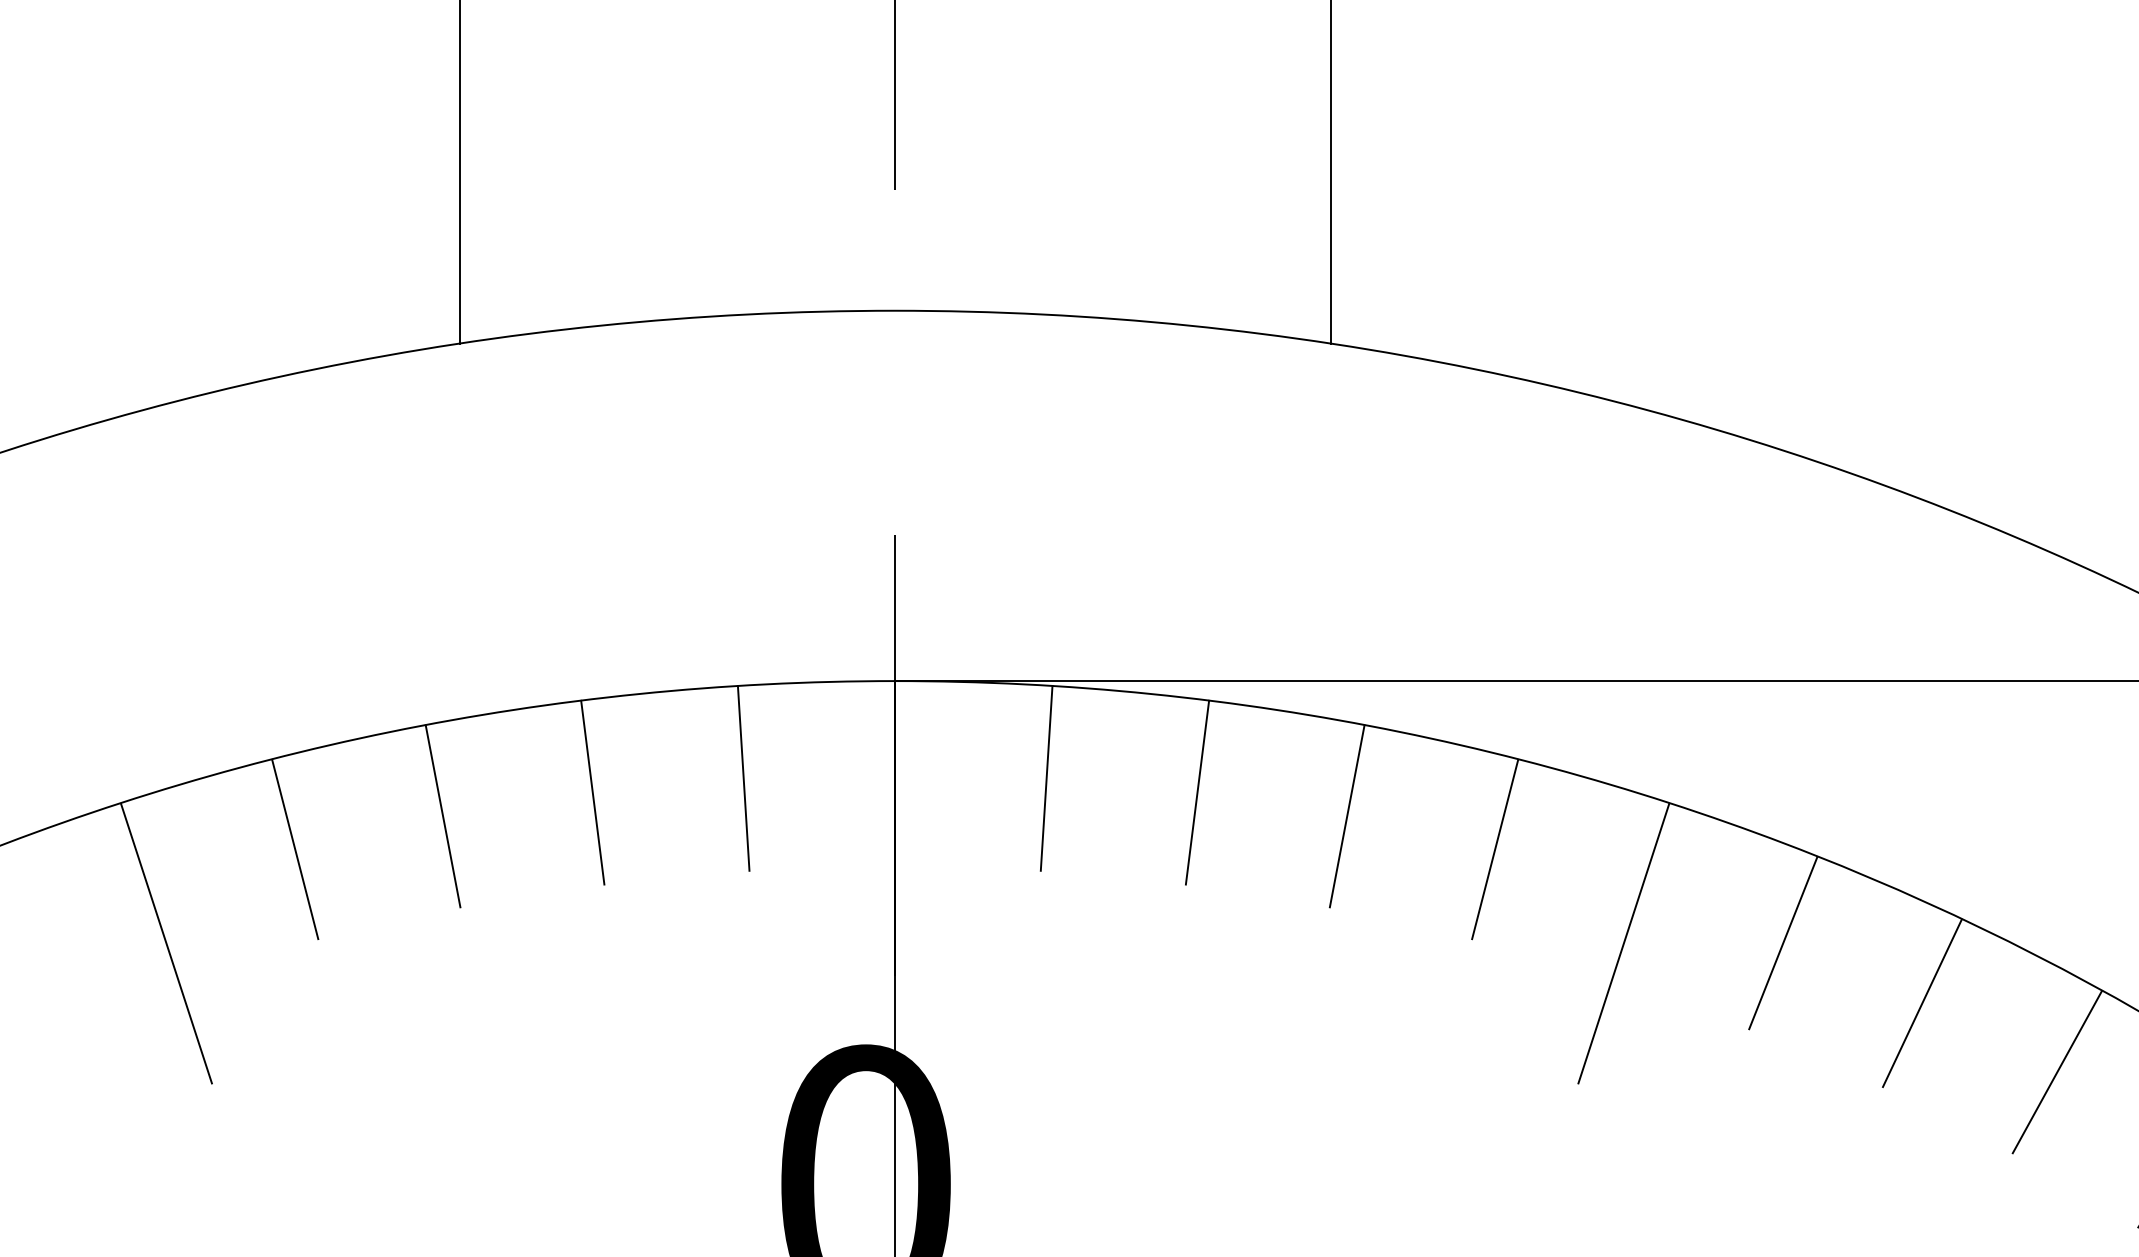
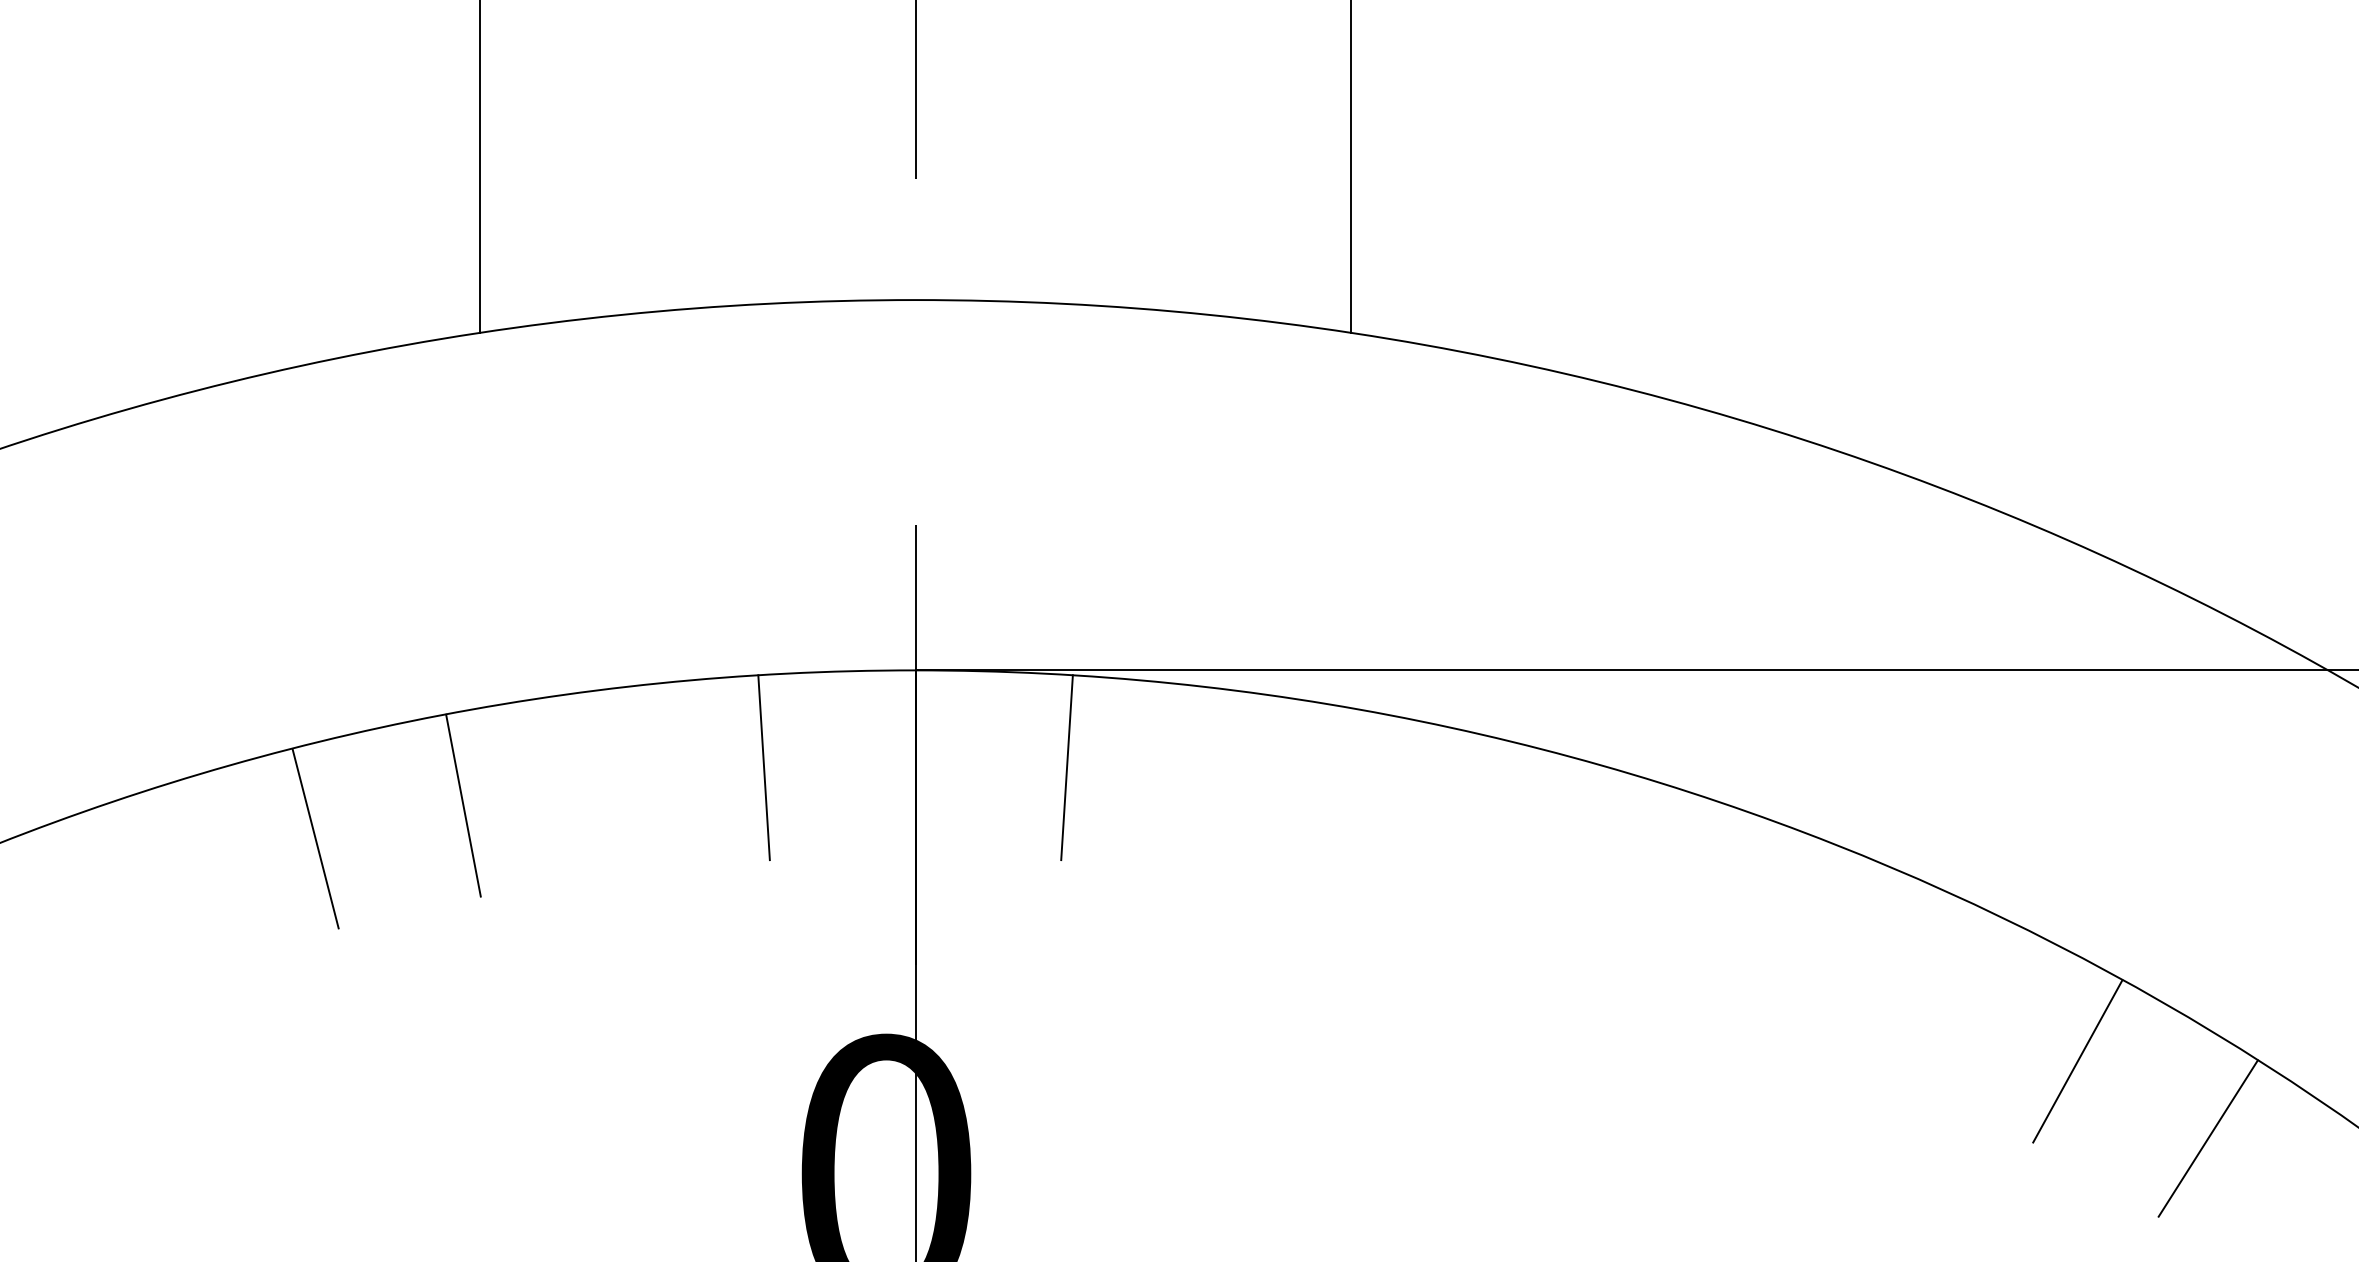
line: (592, 792) -> (612, 781), removed
line: (1197, 792) -> (1217, 781), removed
line: (1347, 816) -> (1367, 805), removed
line: (1495, 849) -> (1515, 838), removed
line: (166, 943) -> (186, 932), removed
line: (1623, 943) -> (1643, 932), removed
line: (1783, 943) -> (1803, 932), removed
line: (1922, 1003) -> (1942, 992), removed

